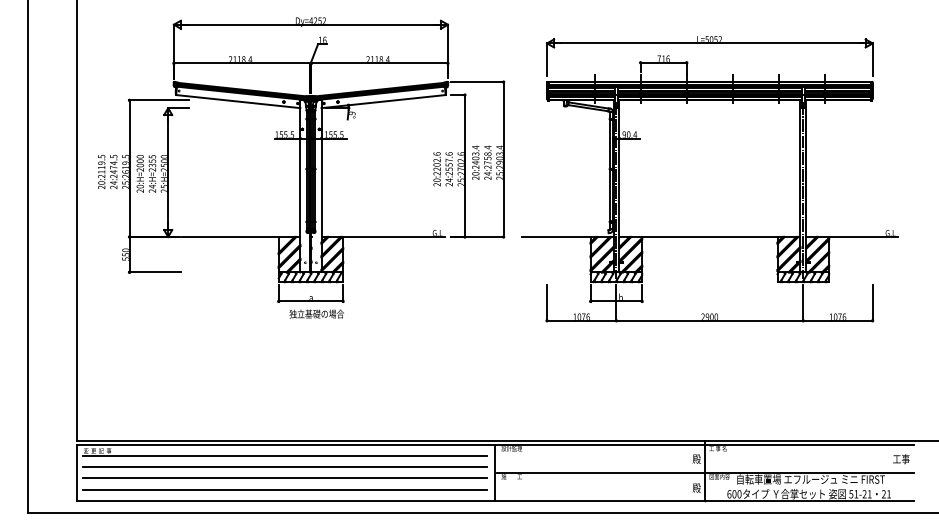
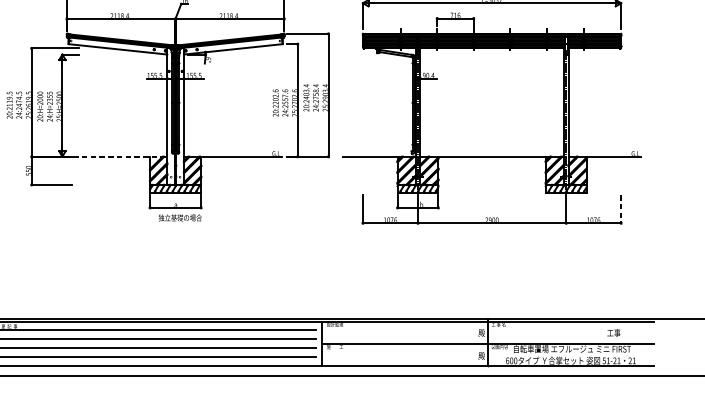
line: (241, 237) -> (120, 157), solid -> dashed
line: (872, 303) -> (621, 209), solid -> dashed
text: (901, 459) -> (614, 333), moved

